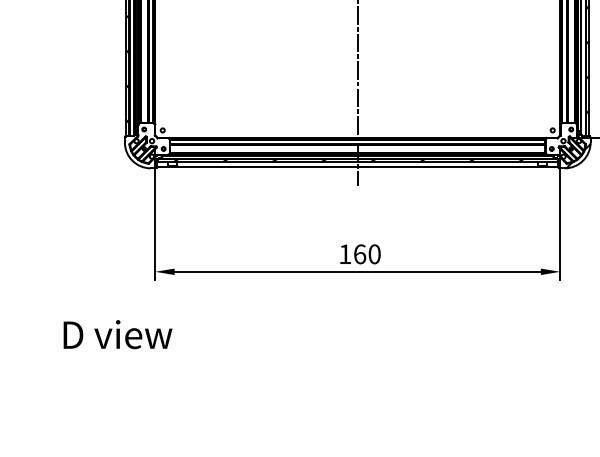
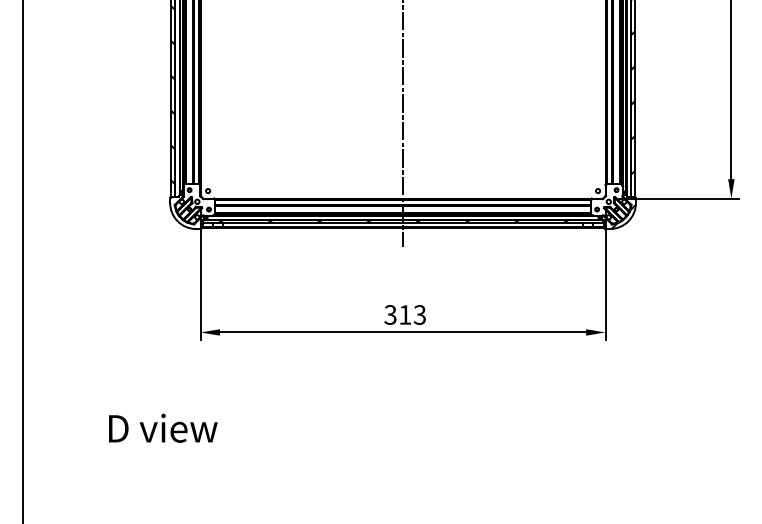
text: (360, 253) -> (405, 314), 160 -> 313
text: (118, 333) -> (163, 427), moved

